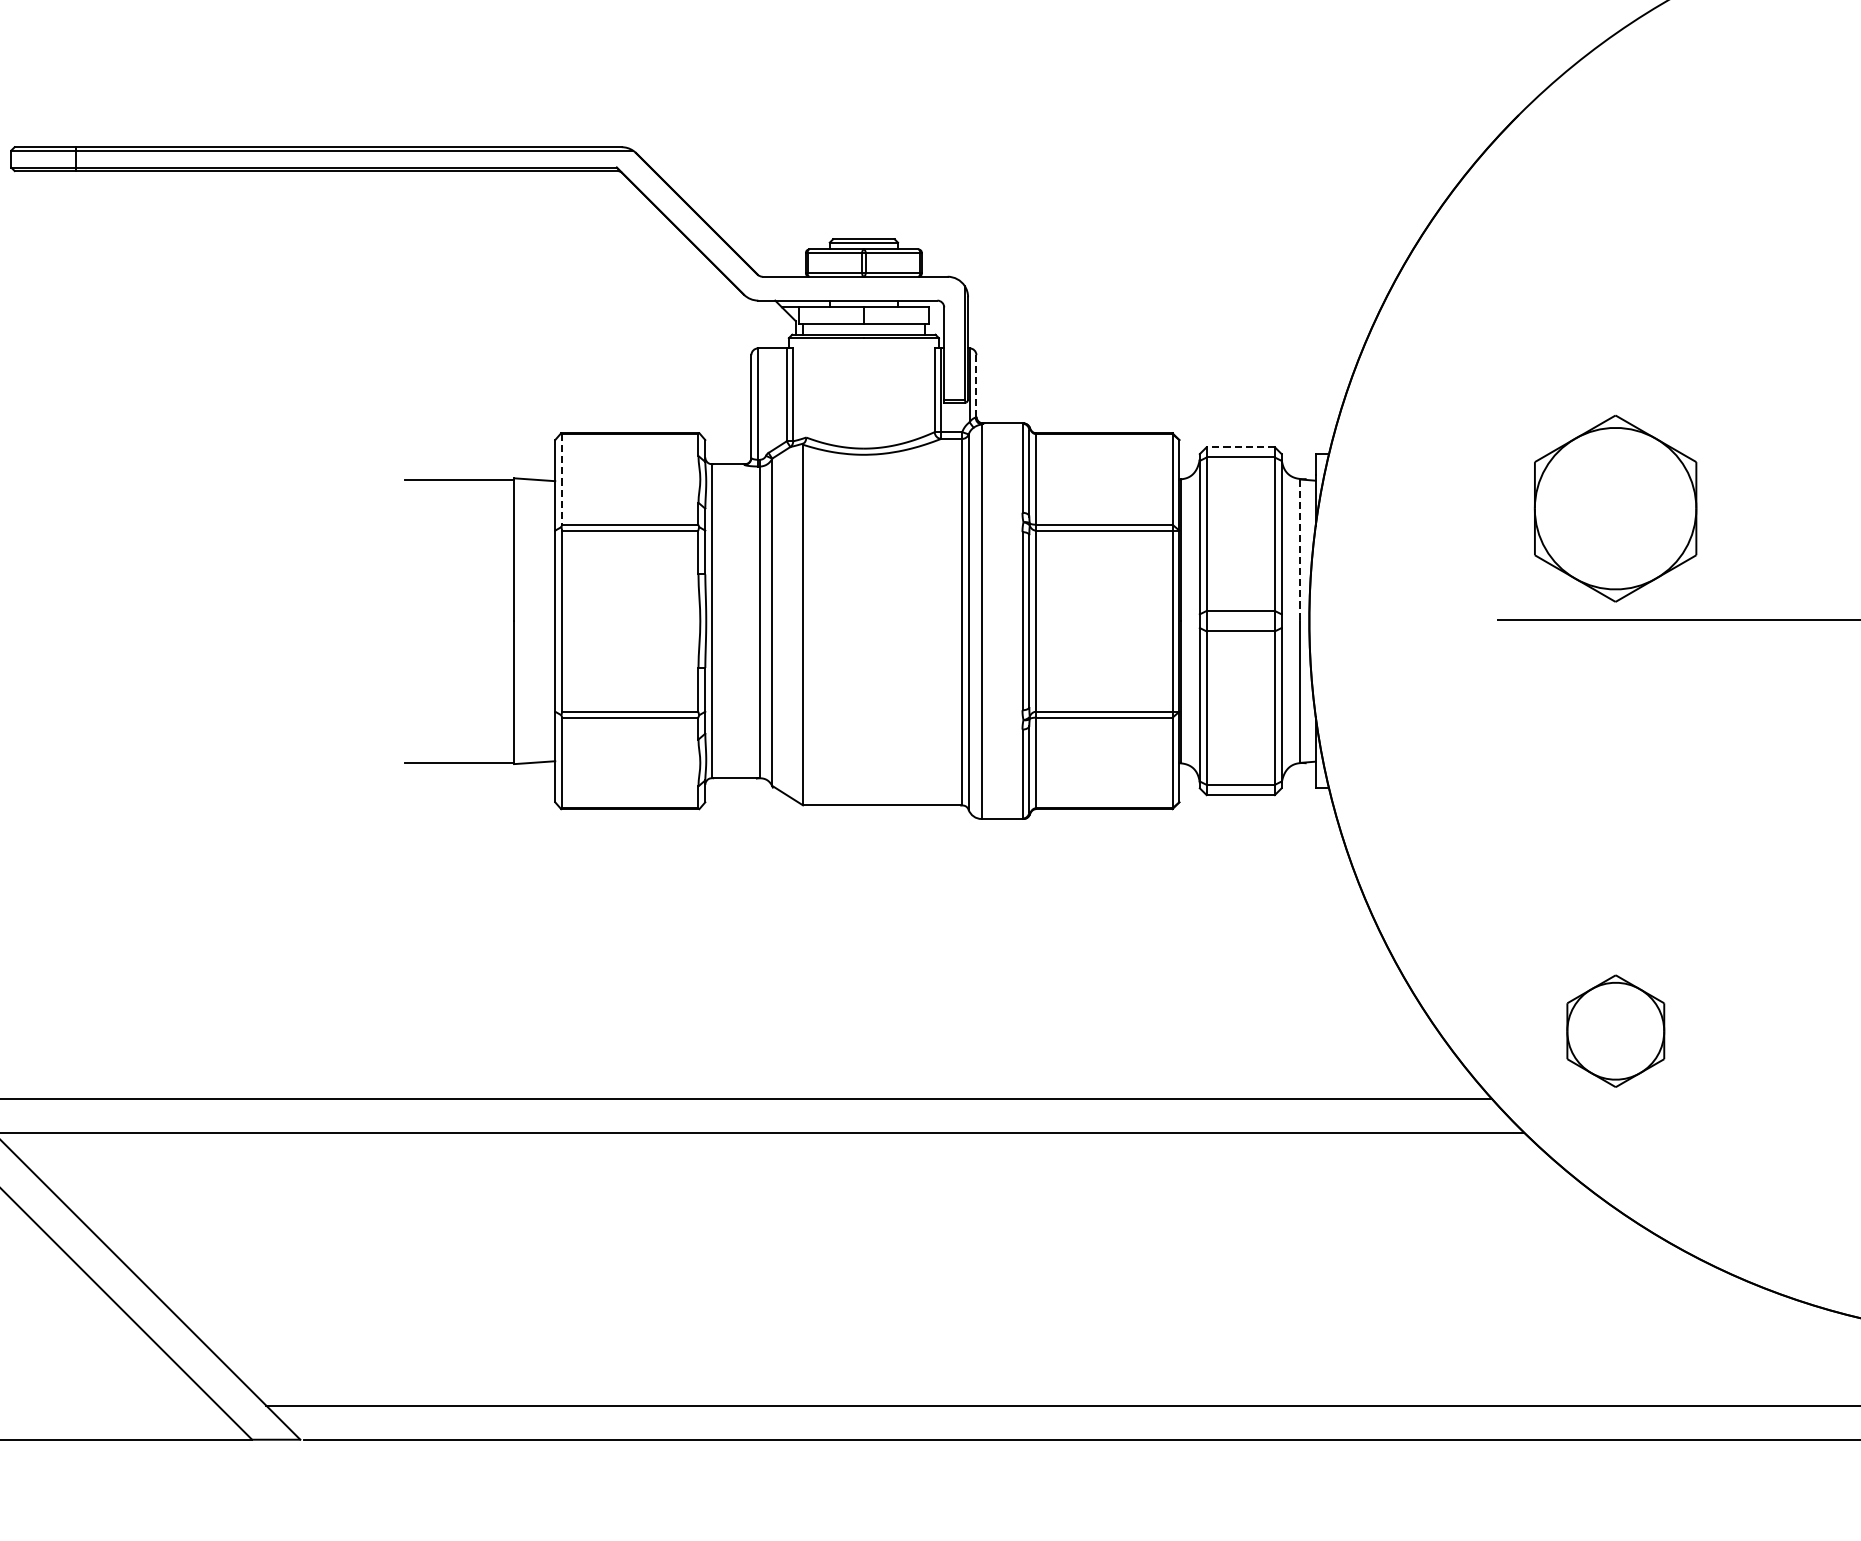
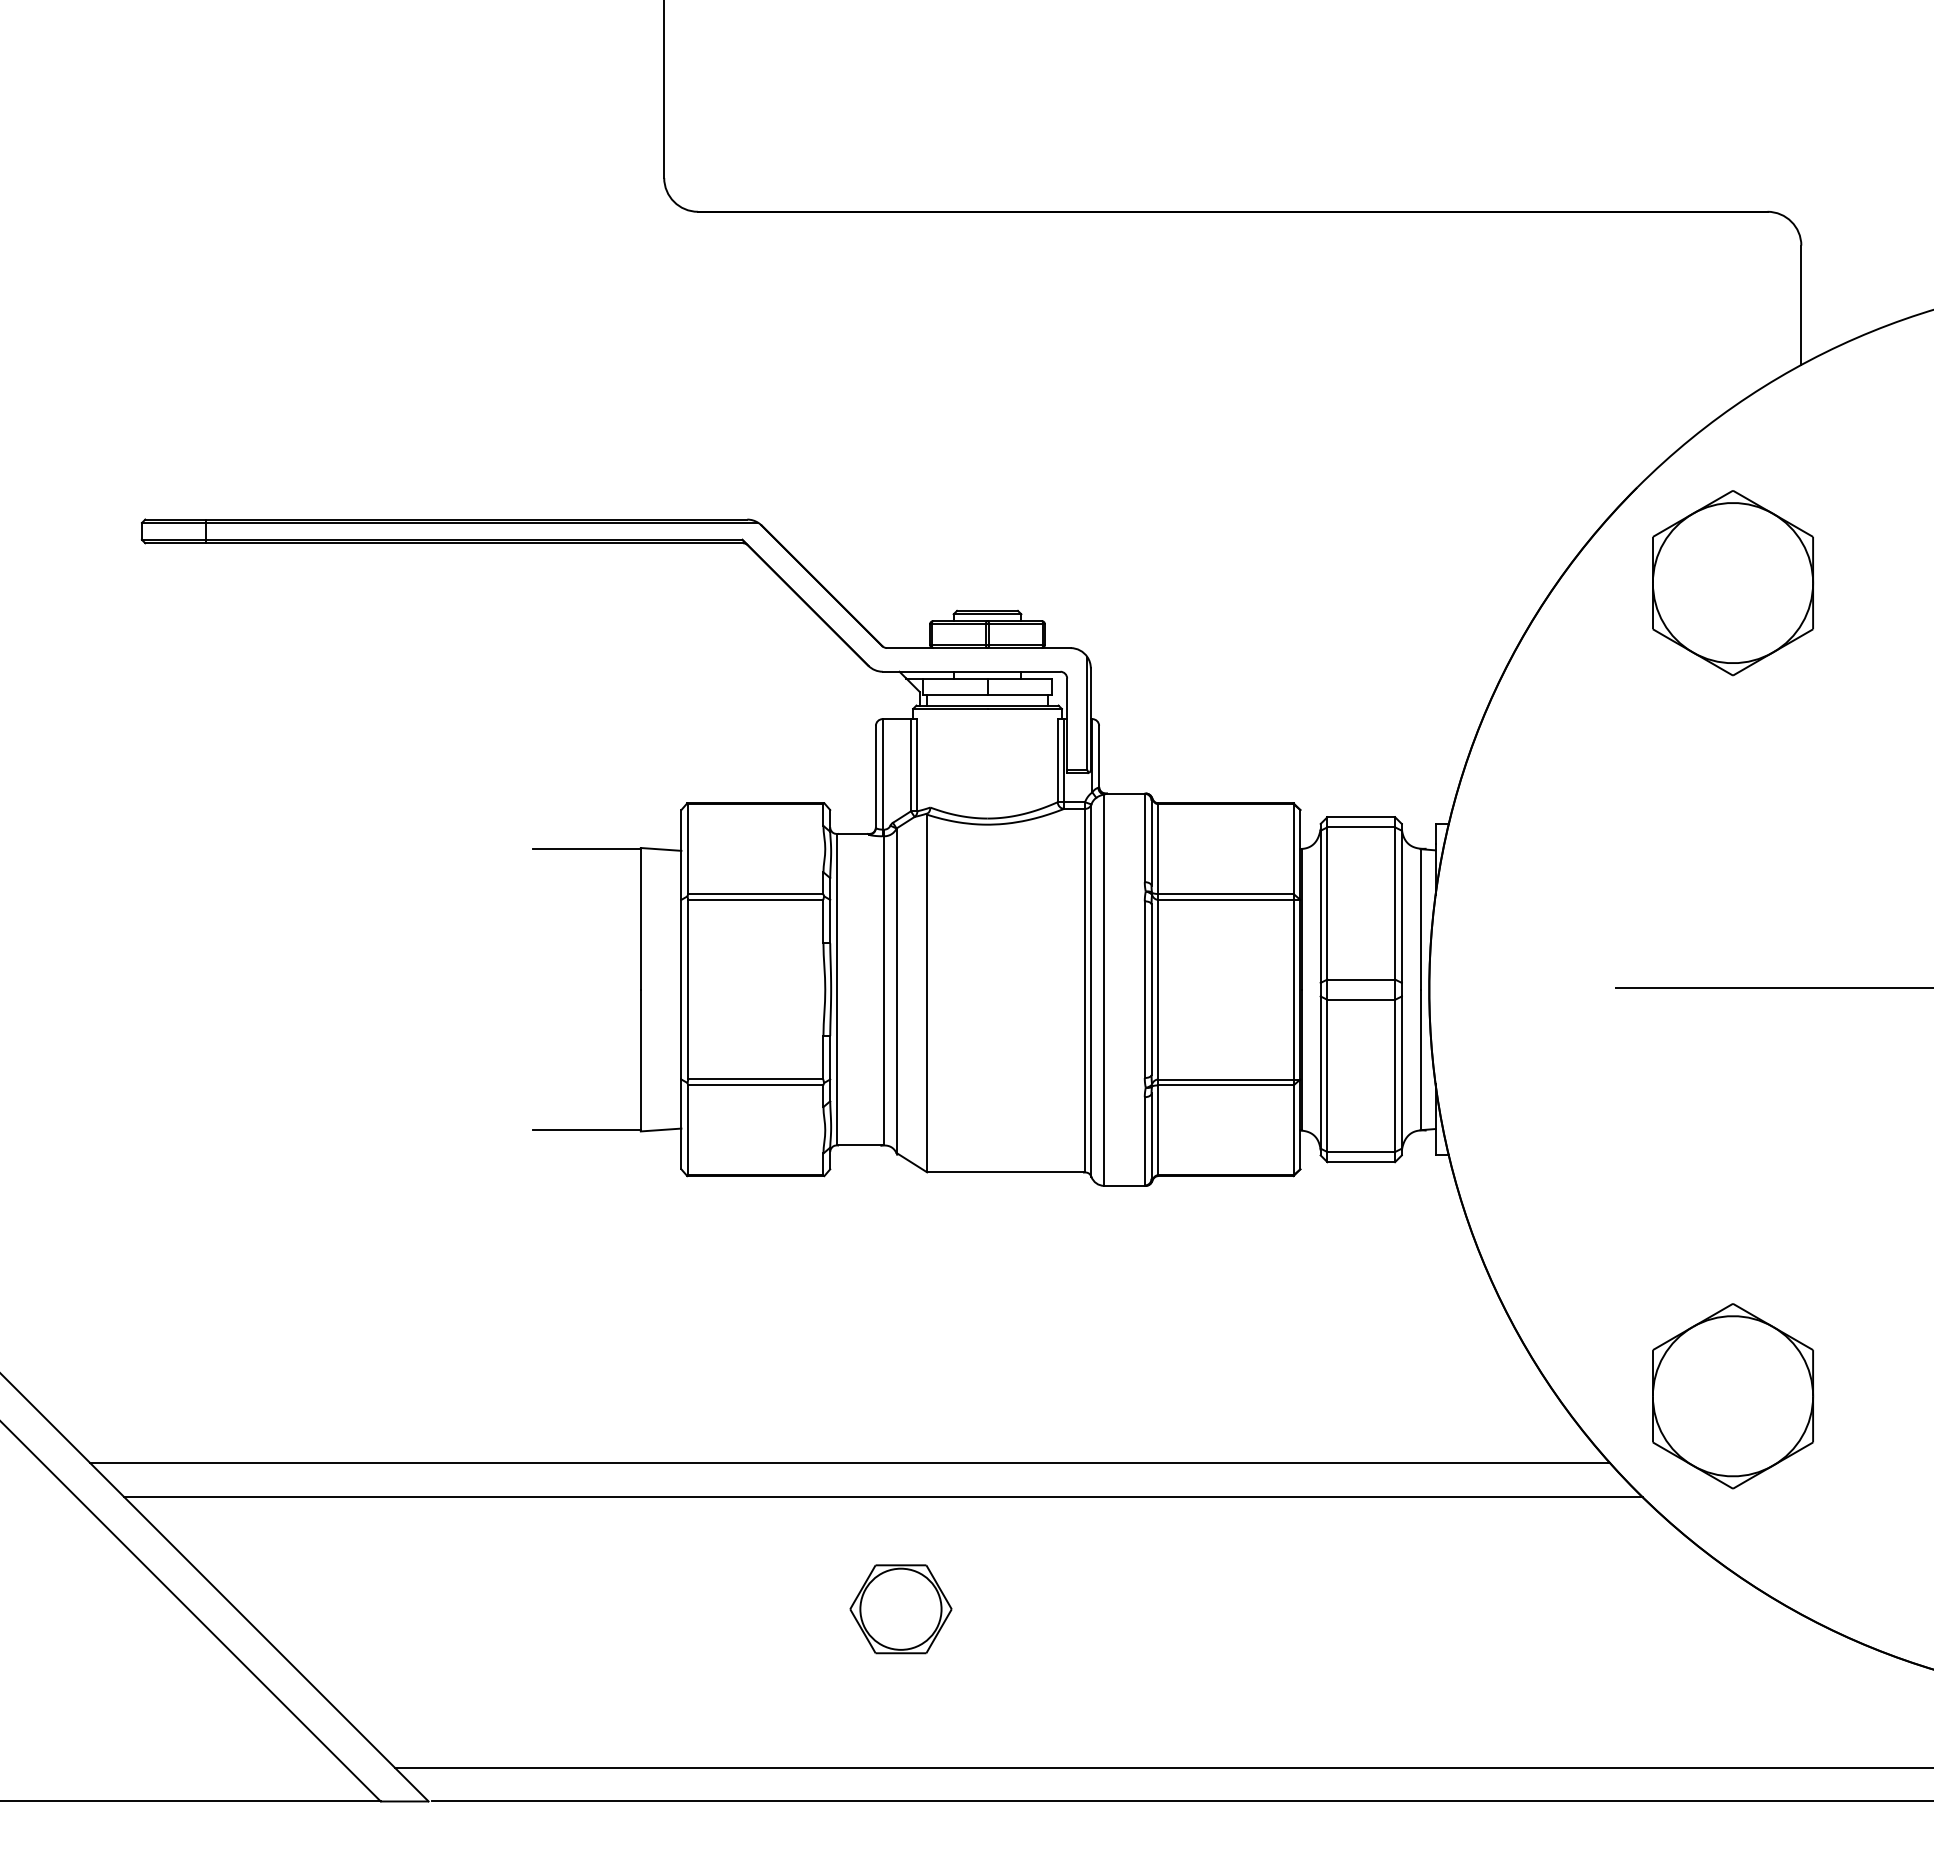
line: (976, 386) -> (1099, 756), dashed -> solid
line: (1240, 447) -> (1361, 817), dashed -> solid
line: (562, 479) -> (688, 849), dashed -> solid
part: (1616, 509) -> (1733, 583), moved
line: (1300, 550) -> (1420, 919), dashed -> solid
part: (1616, 1031) -> (1733, 1396), size x1.67
part: (776, 1246) -> (900, 1609), added

